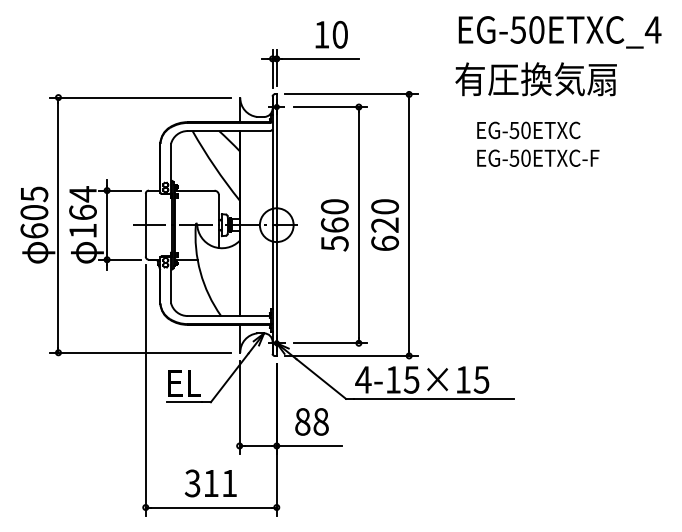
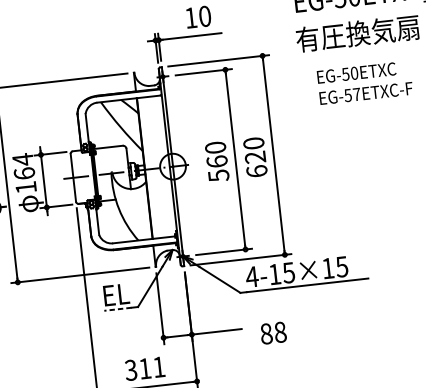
text: (525, 157) -> (356, 93), EG-50ETXC-F -> EG-57ETXC-F
line: (184, 402) -> (117, 309), solid -> dashed
text: (311, 421) -> (273, 332), moved

